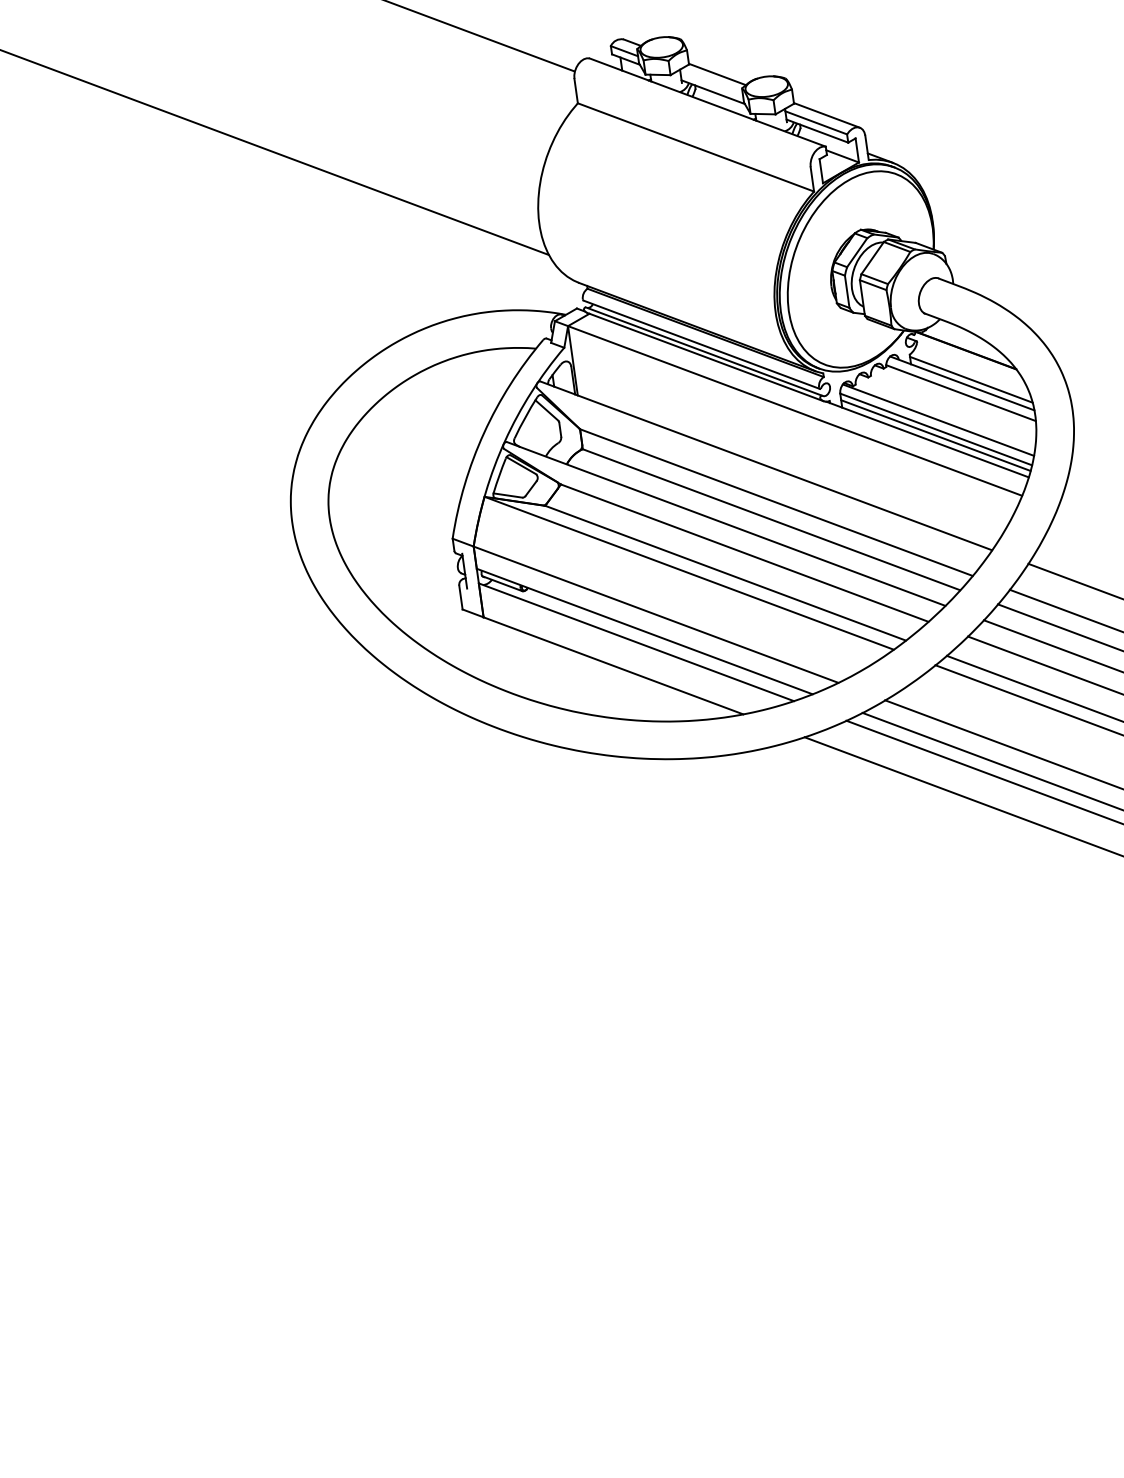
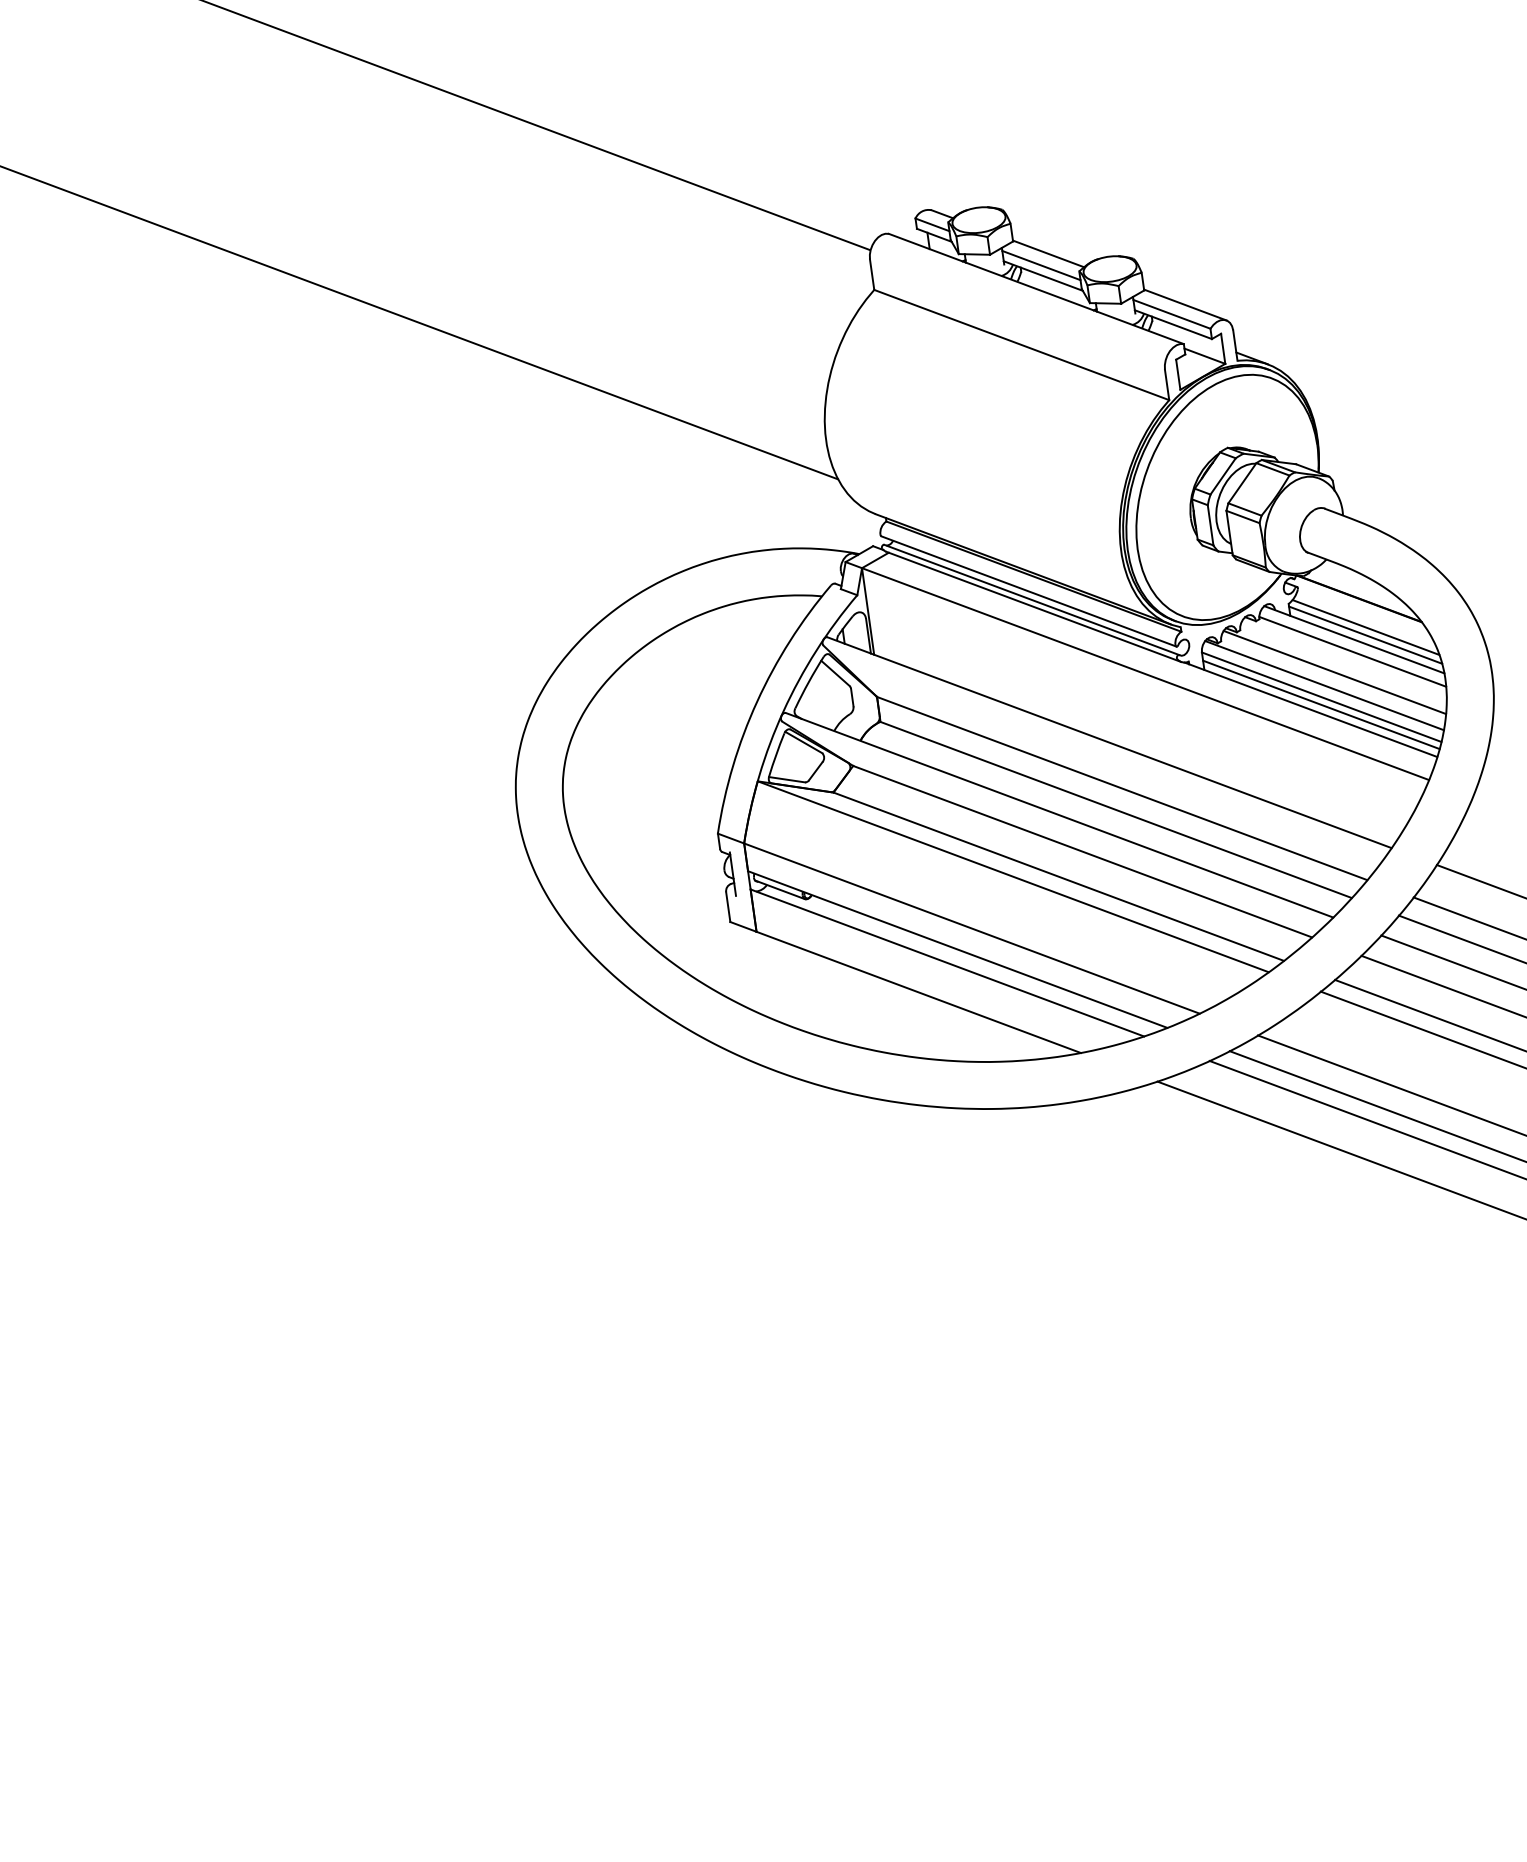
line: (711, 83) -> (1041, 265), added
line: (971, 373) -> (1365, 627), added
line: (946, 409) -> (1334, 672), added

